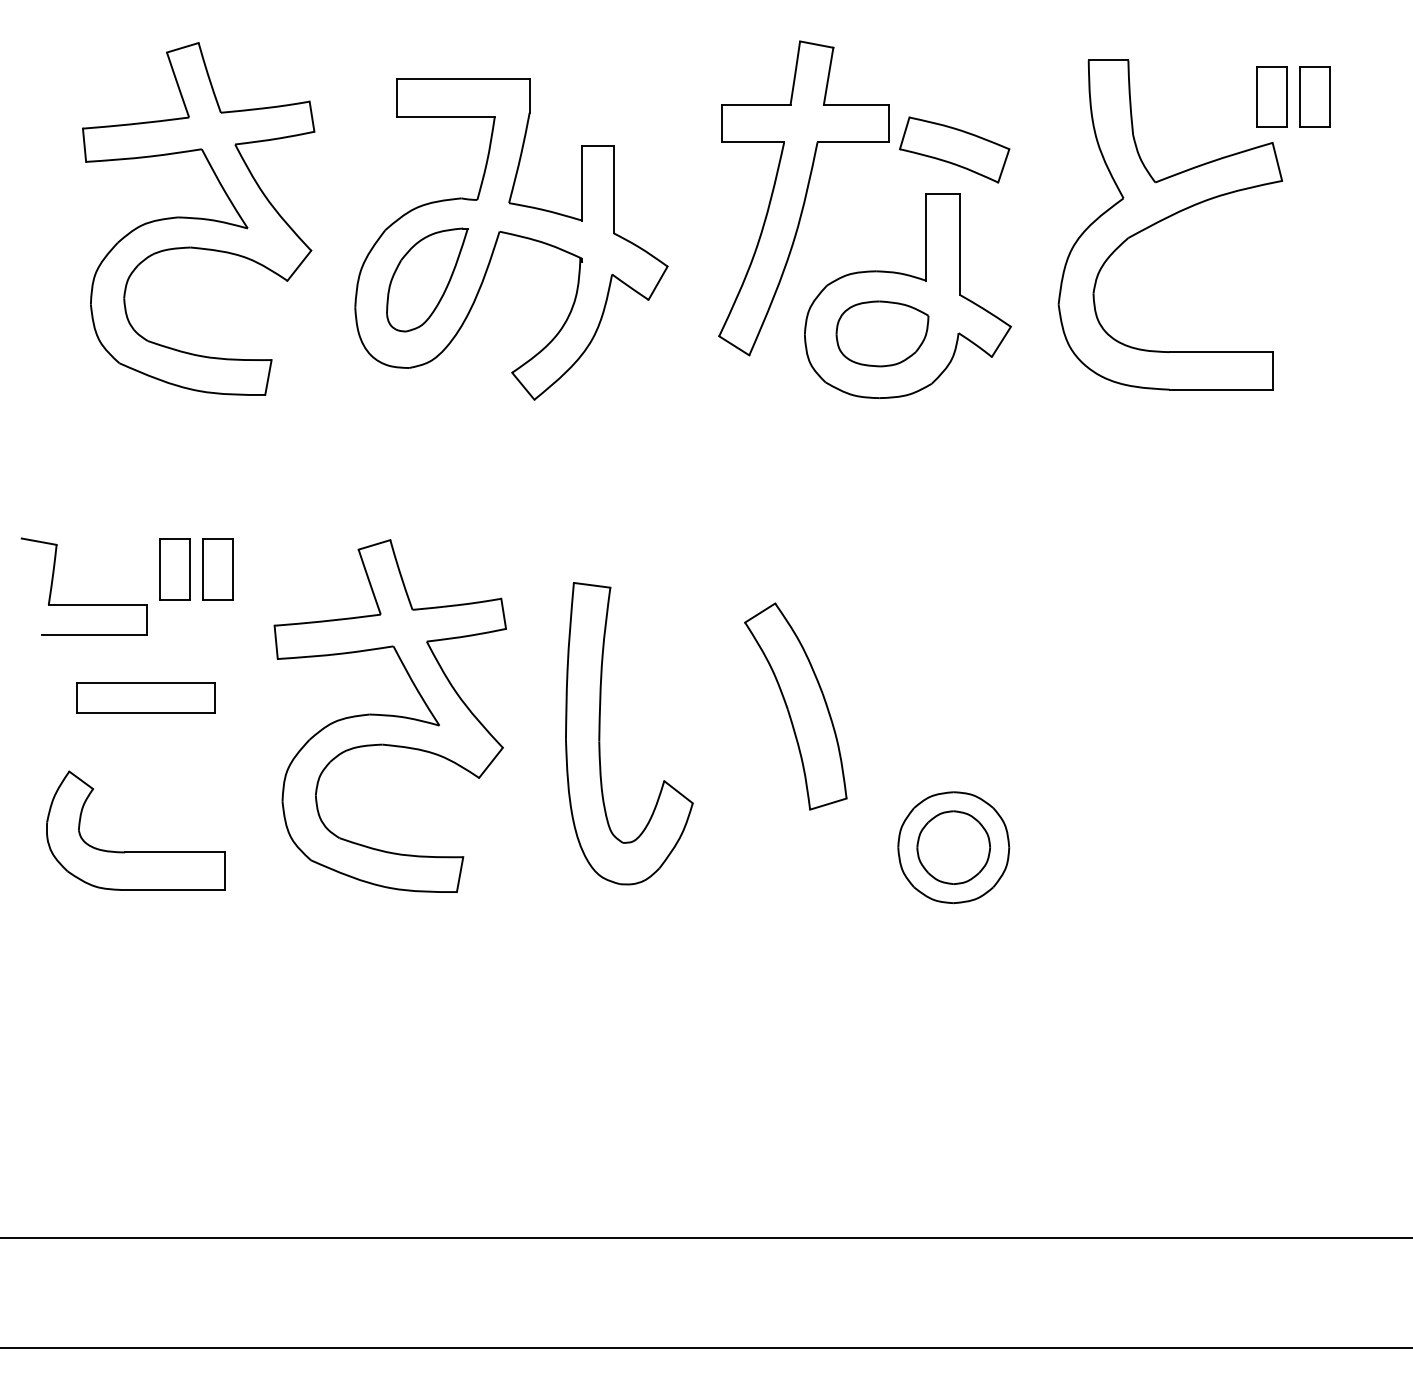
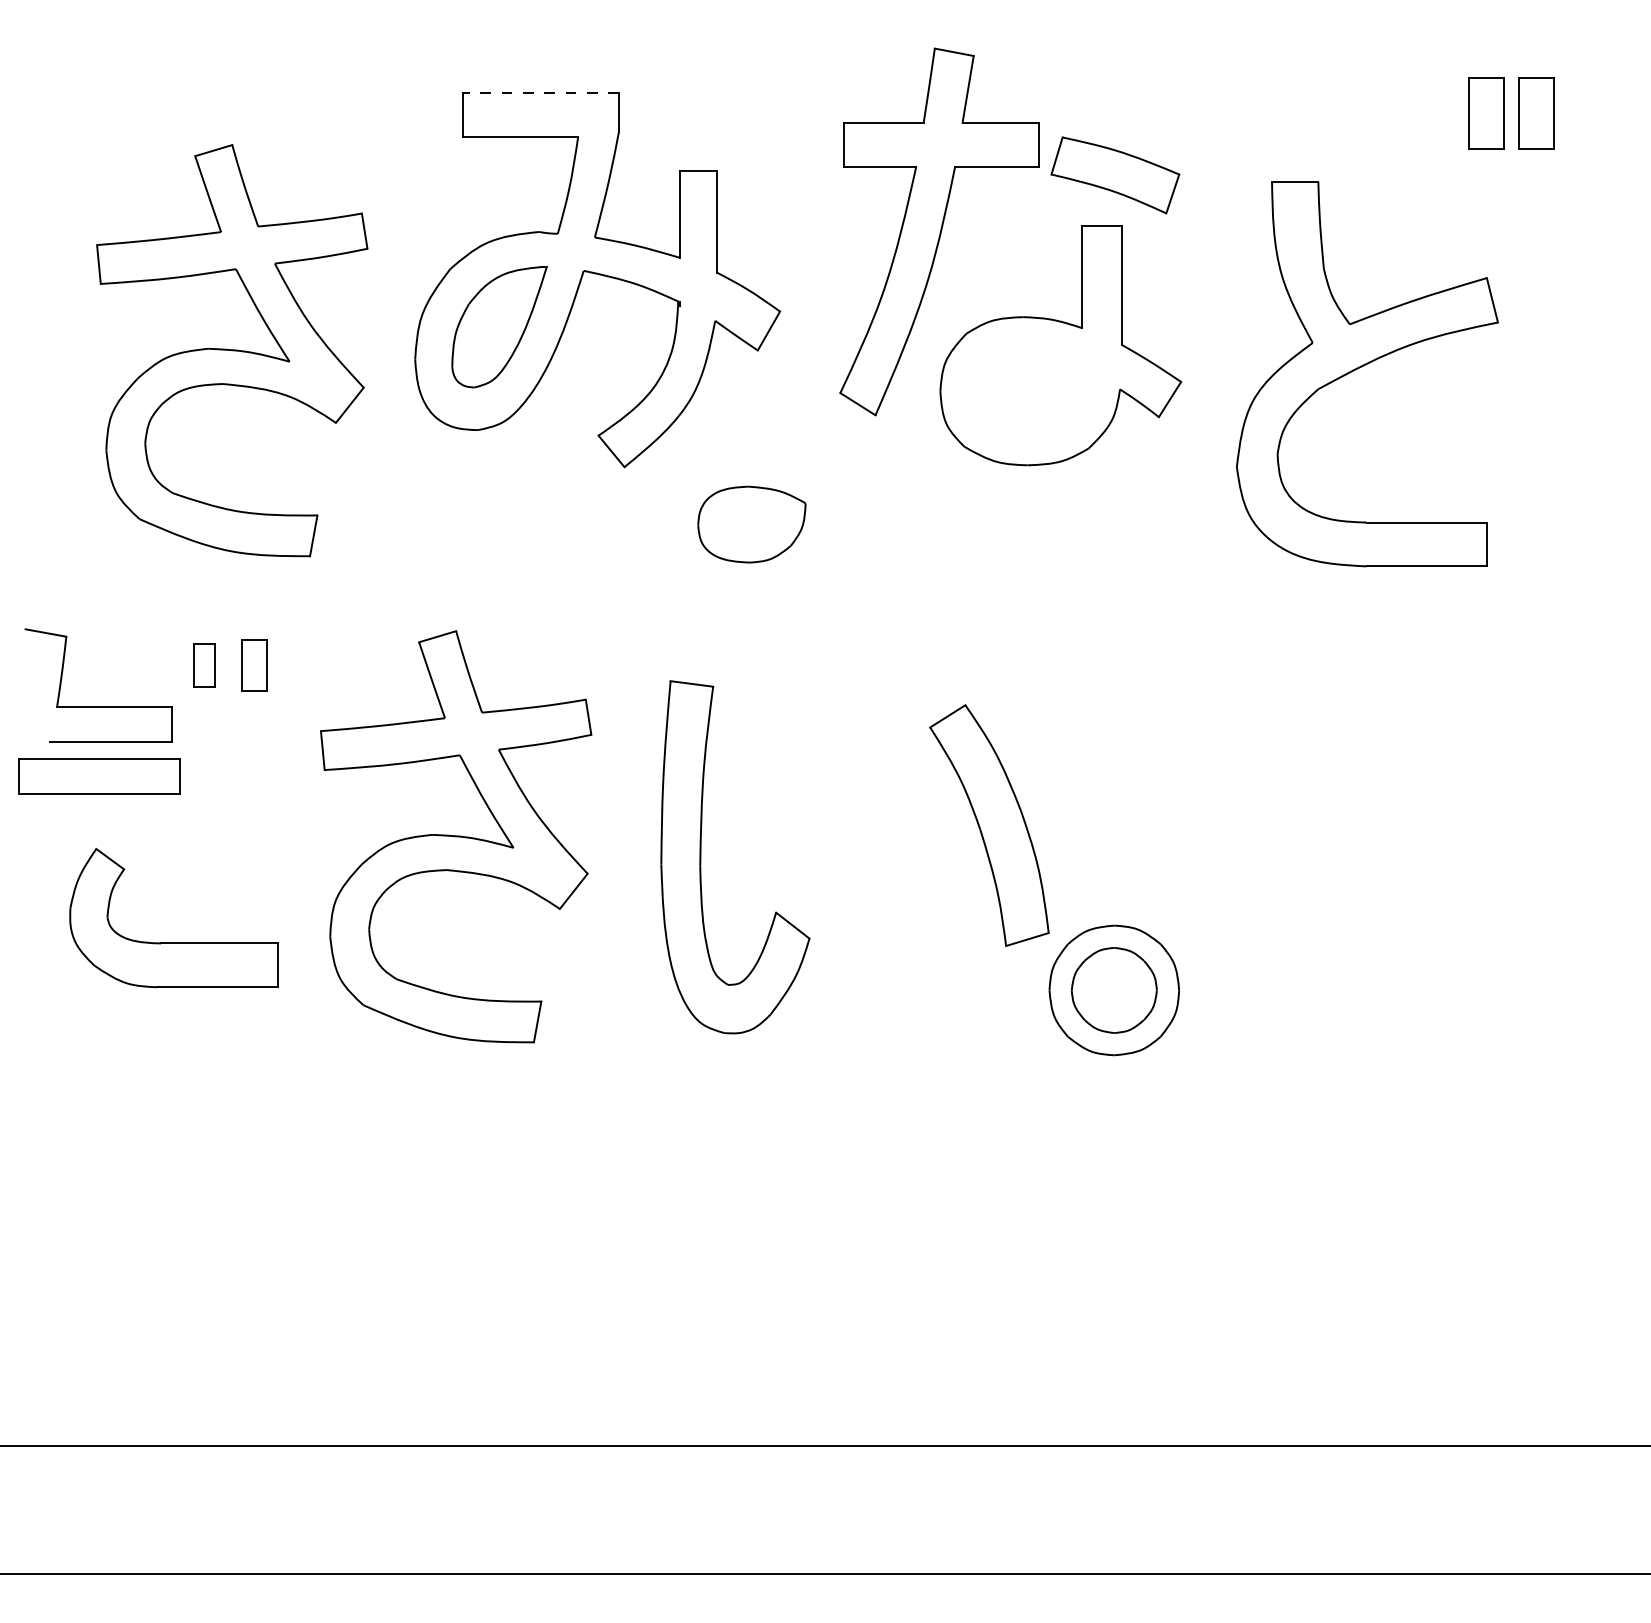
line: (463, 79) -> (541, 93), solid -> dashed
part: (198, 218) -> (232, 350), moved
part: (1167, 218) -> (1364, 366), moved
part: (882, 333) -> (751, 524), moved
part: (174, 569) -> (204, 665), size x0.6
part: (217, 569) -> (254, 665), size x0.7
part: (145, 697) -> (98, 776), moved
part: (795, 706) -> (989, 825), moved
part: (135, 851) -> (173, 942), moved

